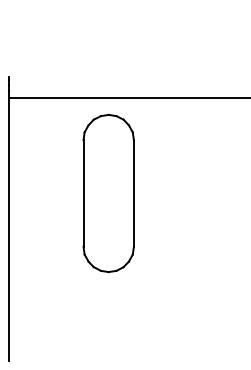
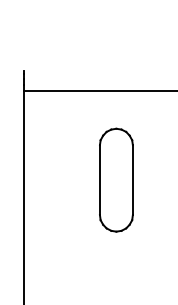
part: (108, 193) -> (116, 180), size x0.7

